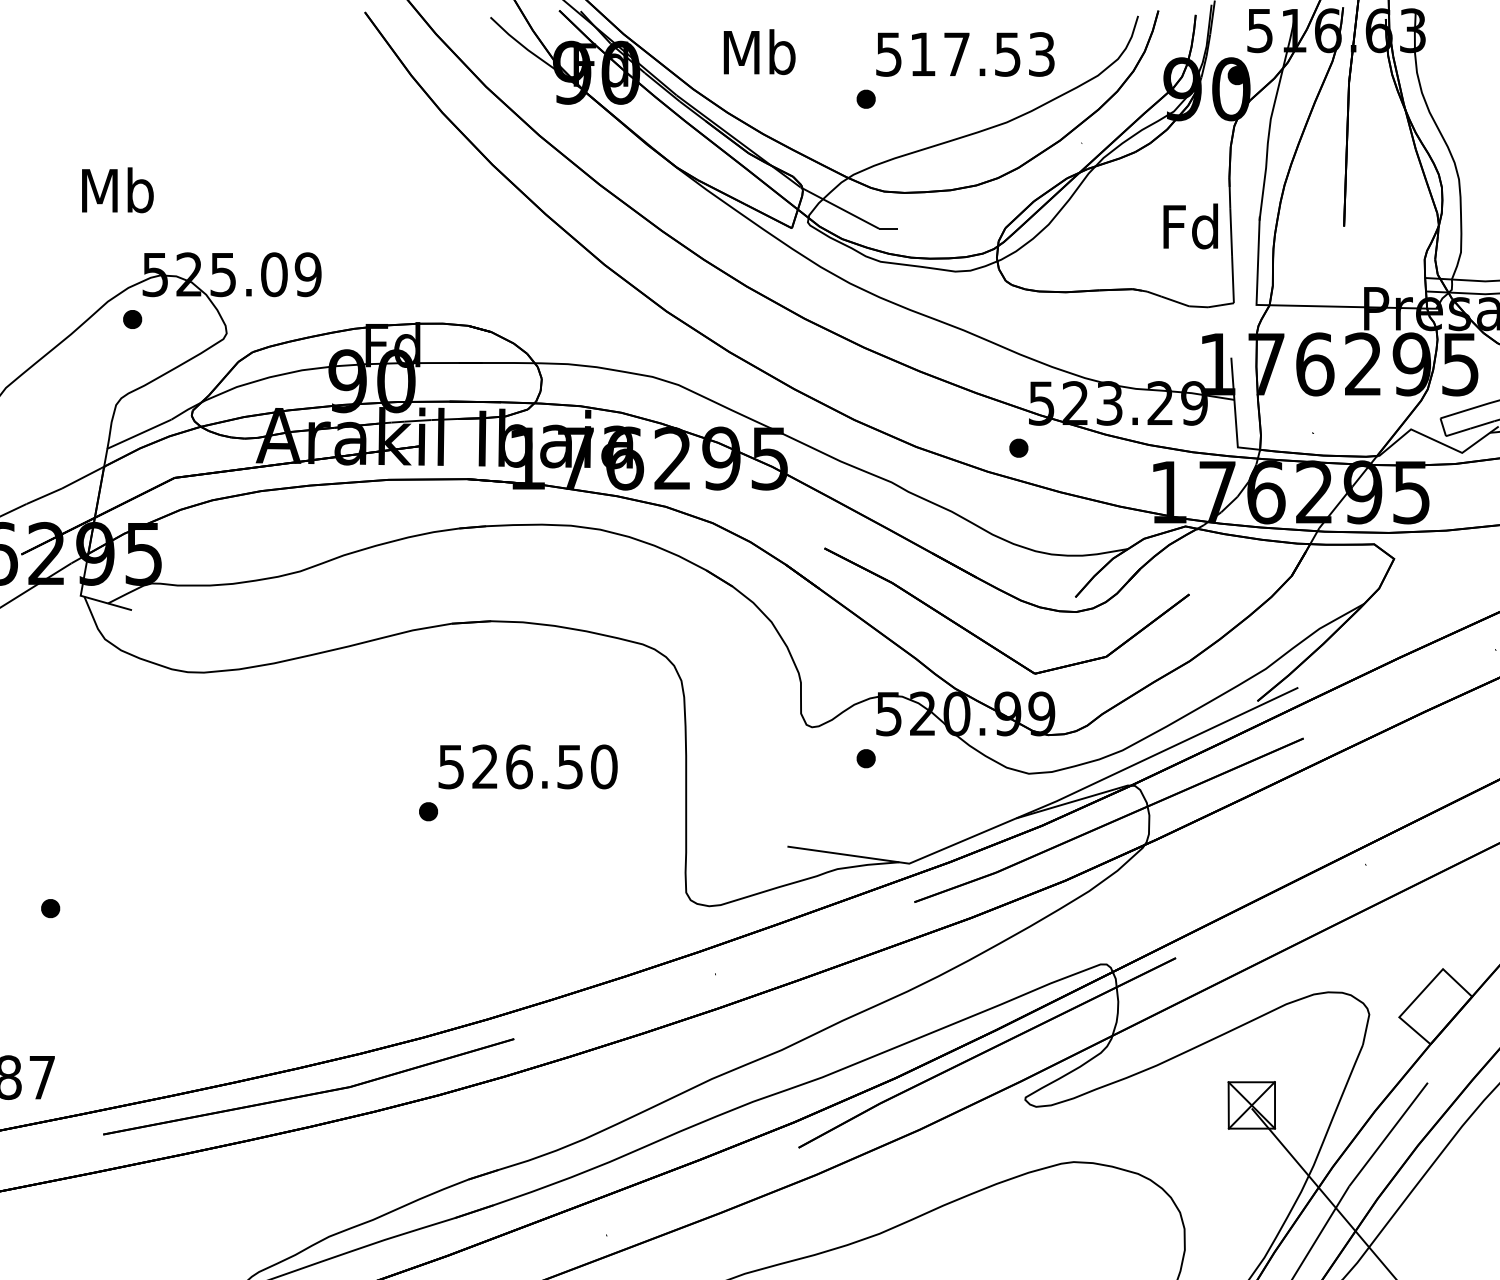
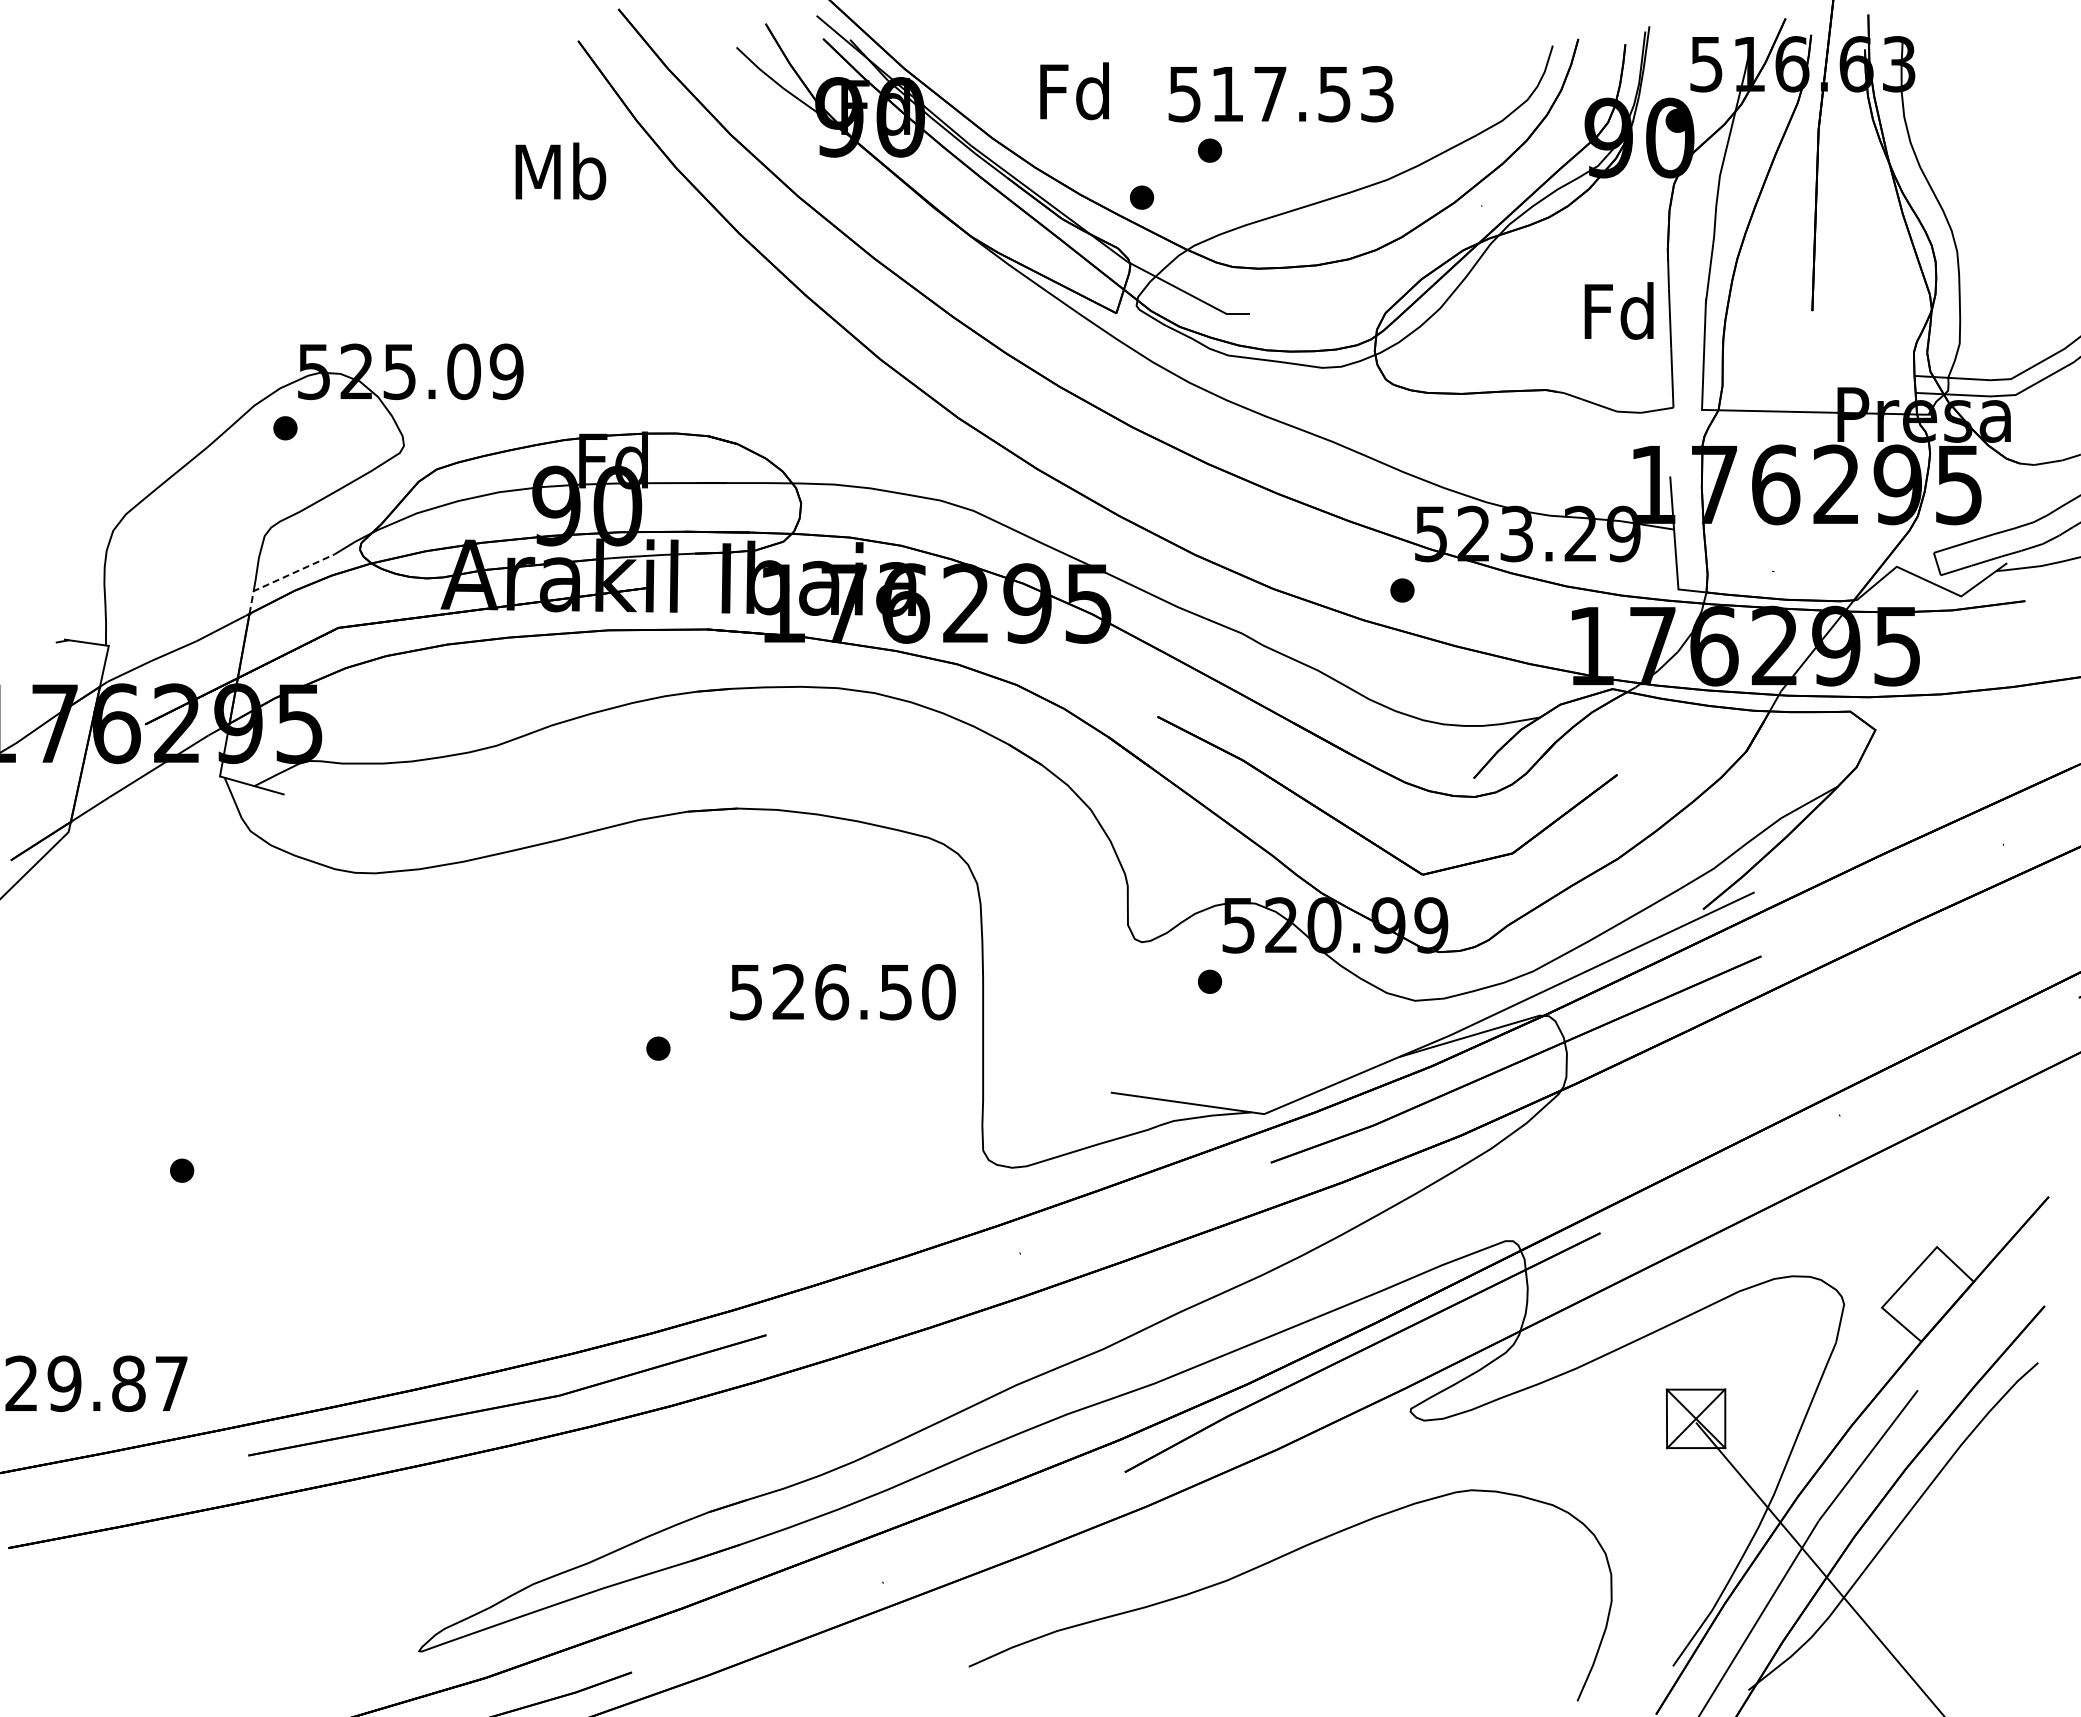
text: (759, 52) -> (1075, 91), Mb -> Fd
text: (964, 54) -> (1280, 94), moved
part: (812, 136) -> (1142, 197), added
text: (117, 190) -> (560, 171), moved
line: (130, 437) -> (282, 577), solid -> dashed
text: (527, 767) -> (842, 992), moved

